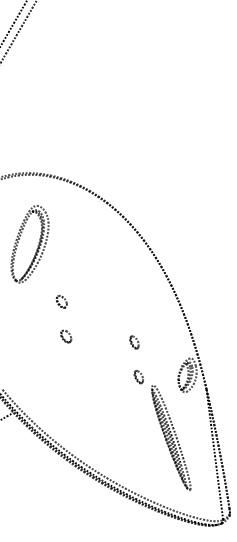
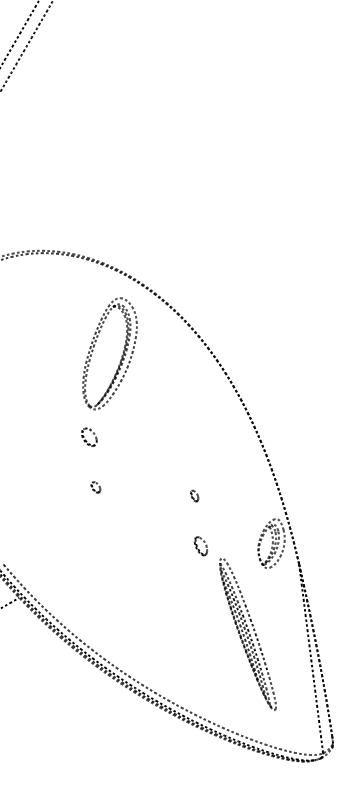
part: (29, 244) -> (109, 354), moved
part: (66, 336) -> (96, 487), size x0.6
part: (134, 342) -> (194, 496), size x0.6

